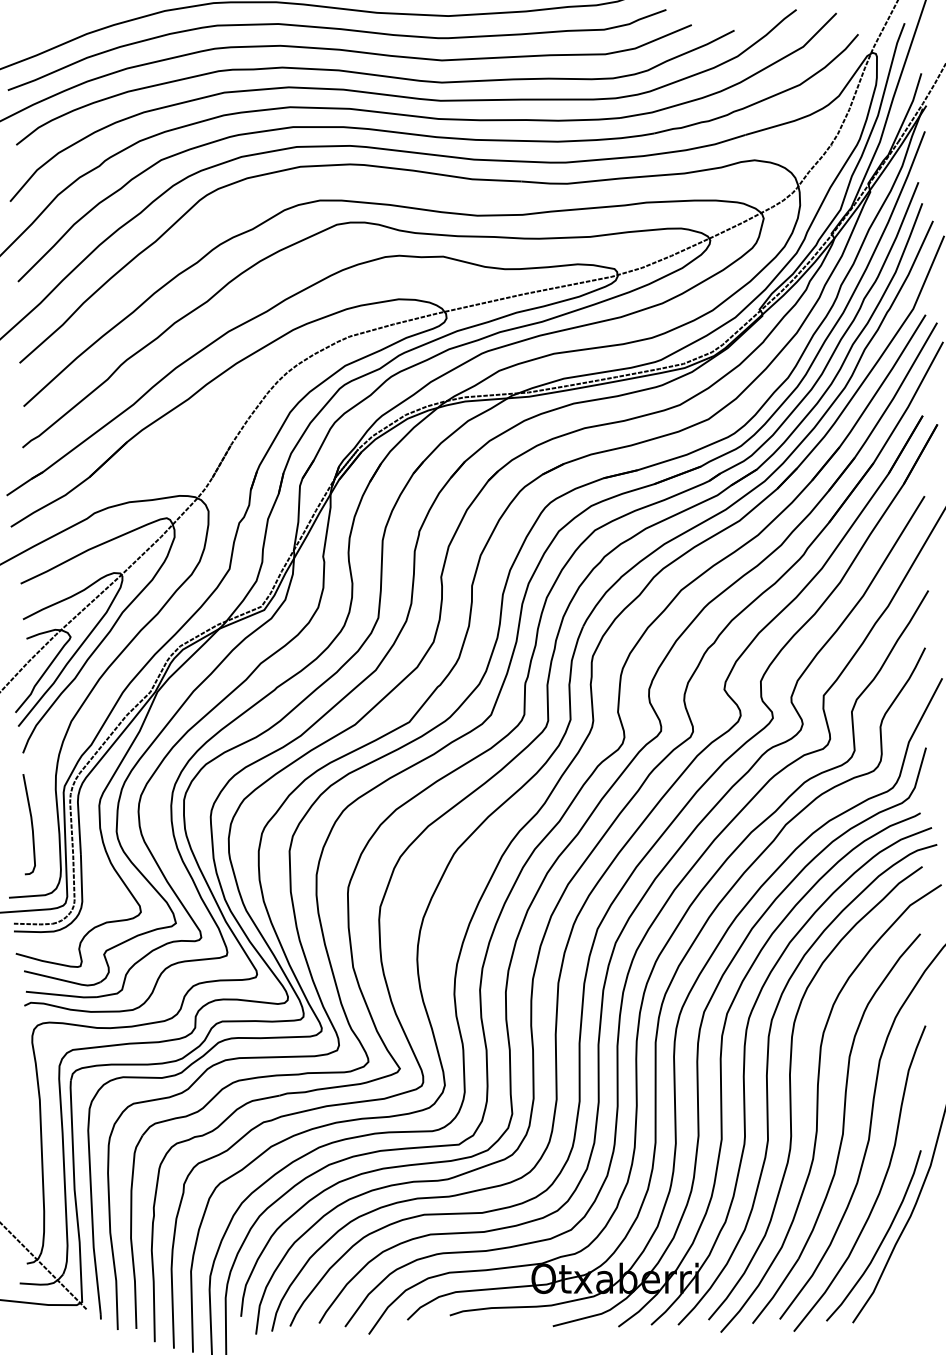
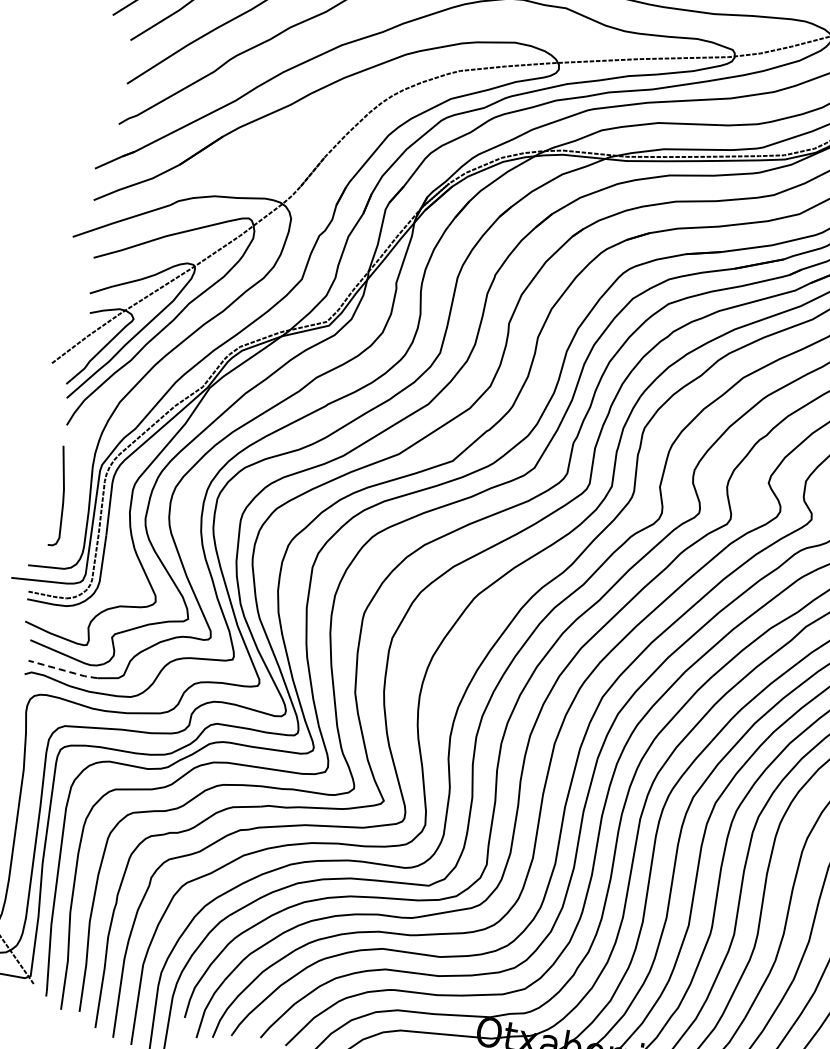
line: (62, 995) -> (64, 670), solid -> dashed

